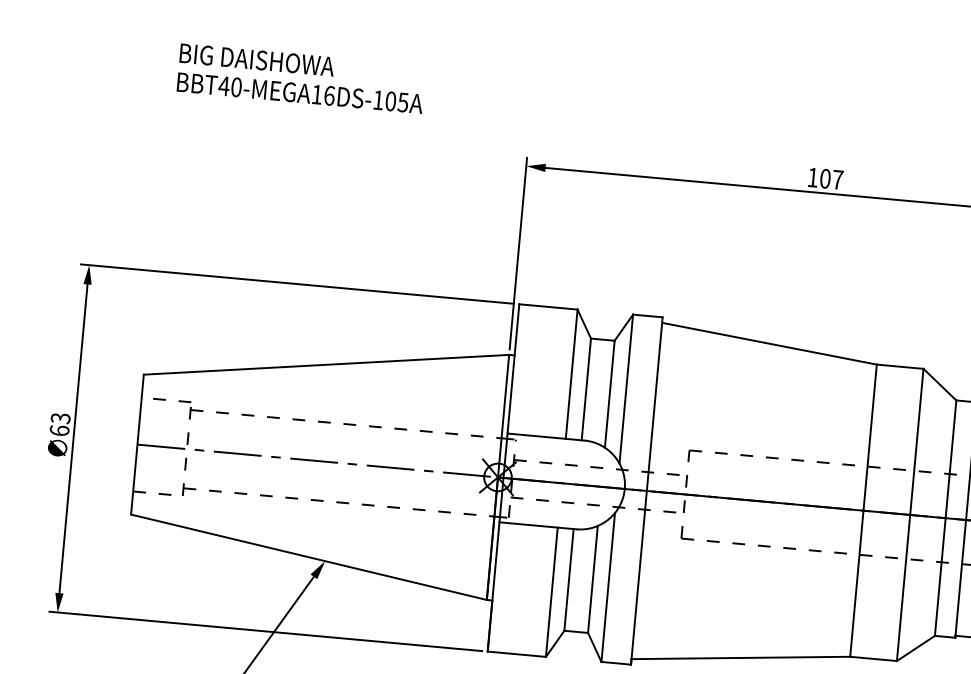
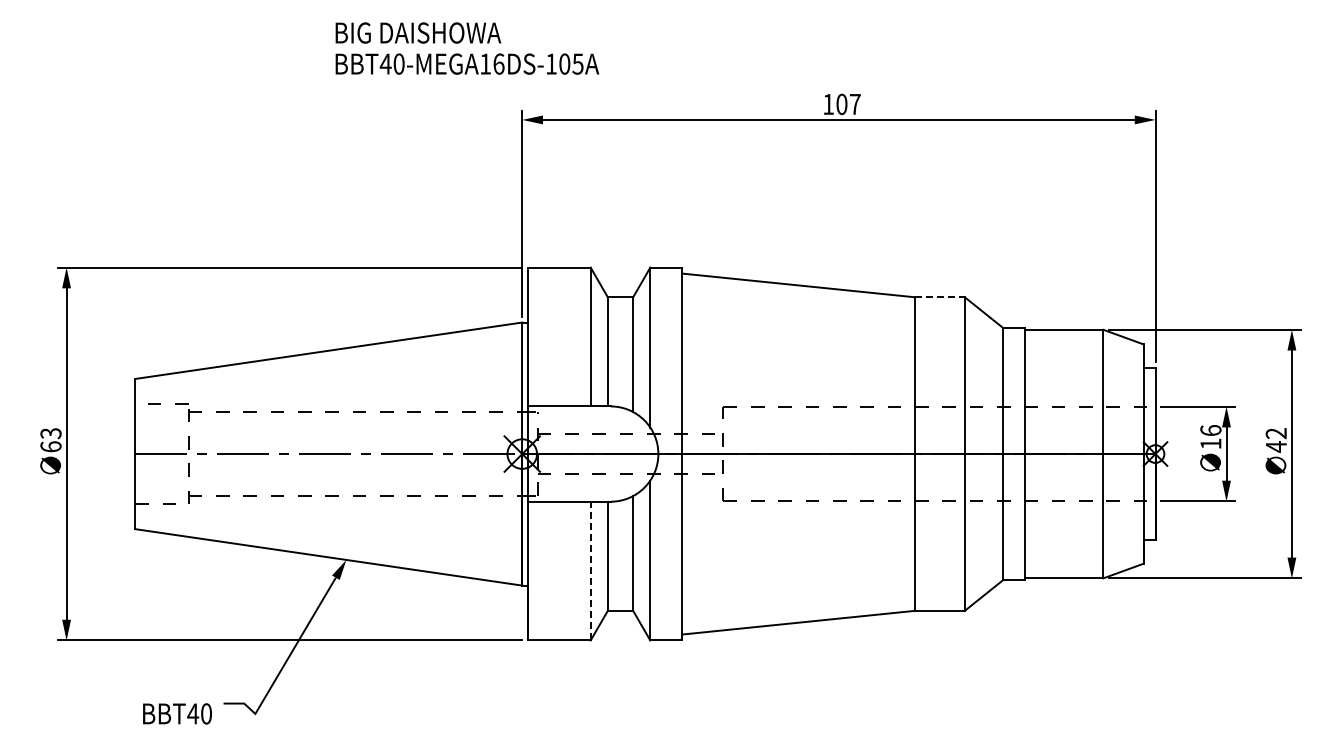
text: (301, 78) -> (467, 48), moved
line: (900, 367) -> (940, 297), solid -> dashed
line: (551, 591) -> (590, 570), solid -> dashed

